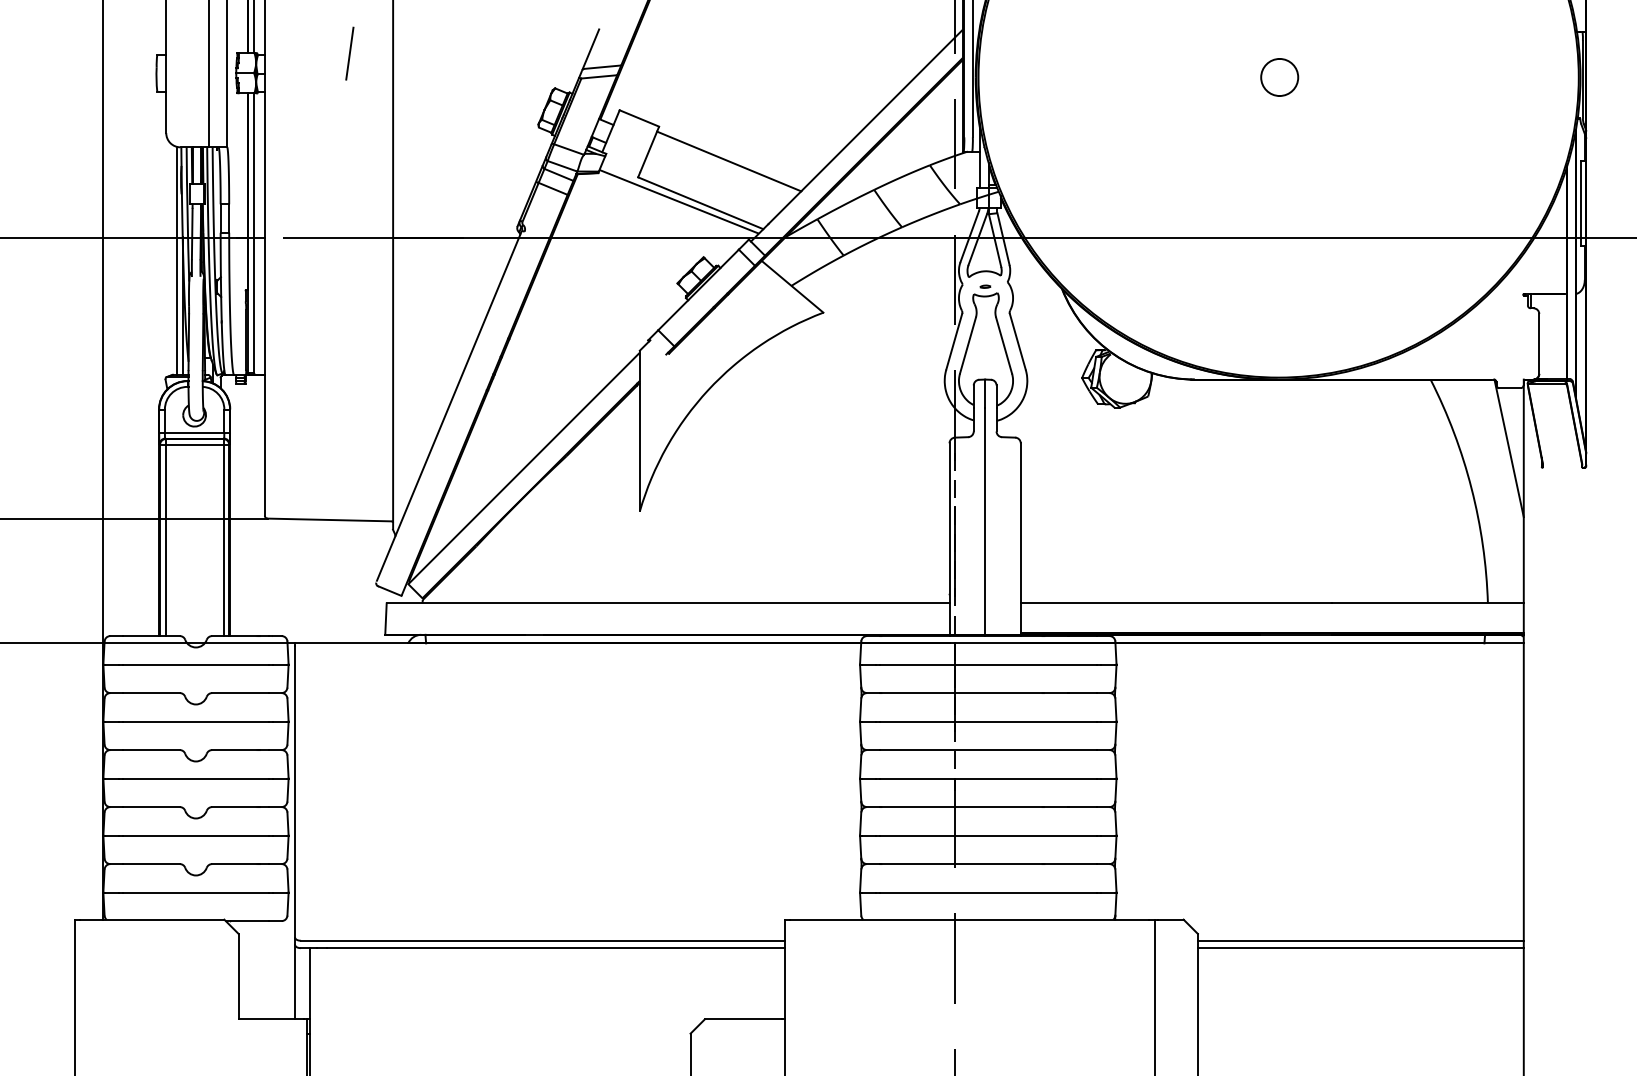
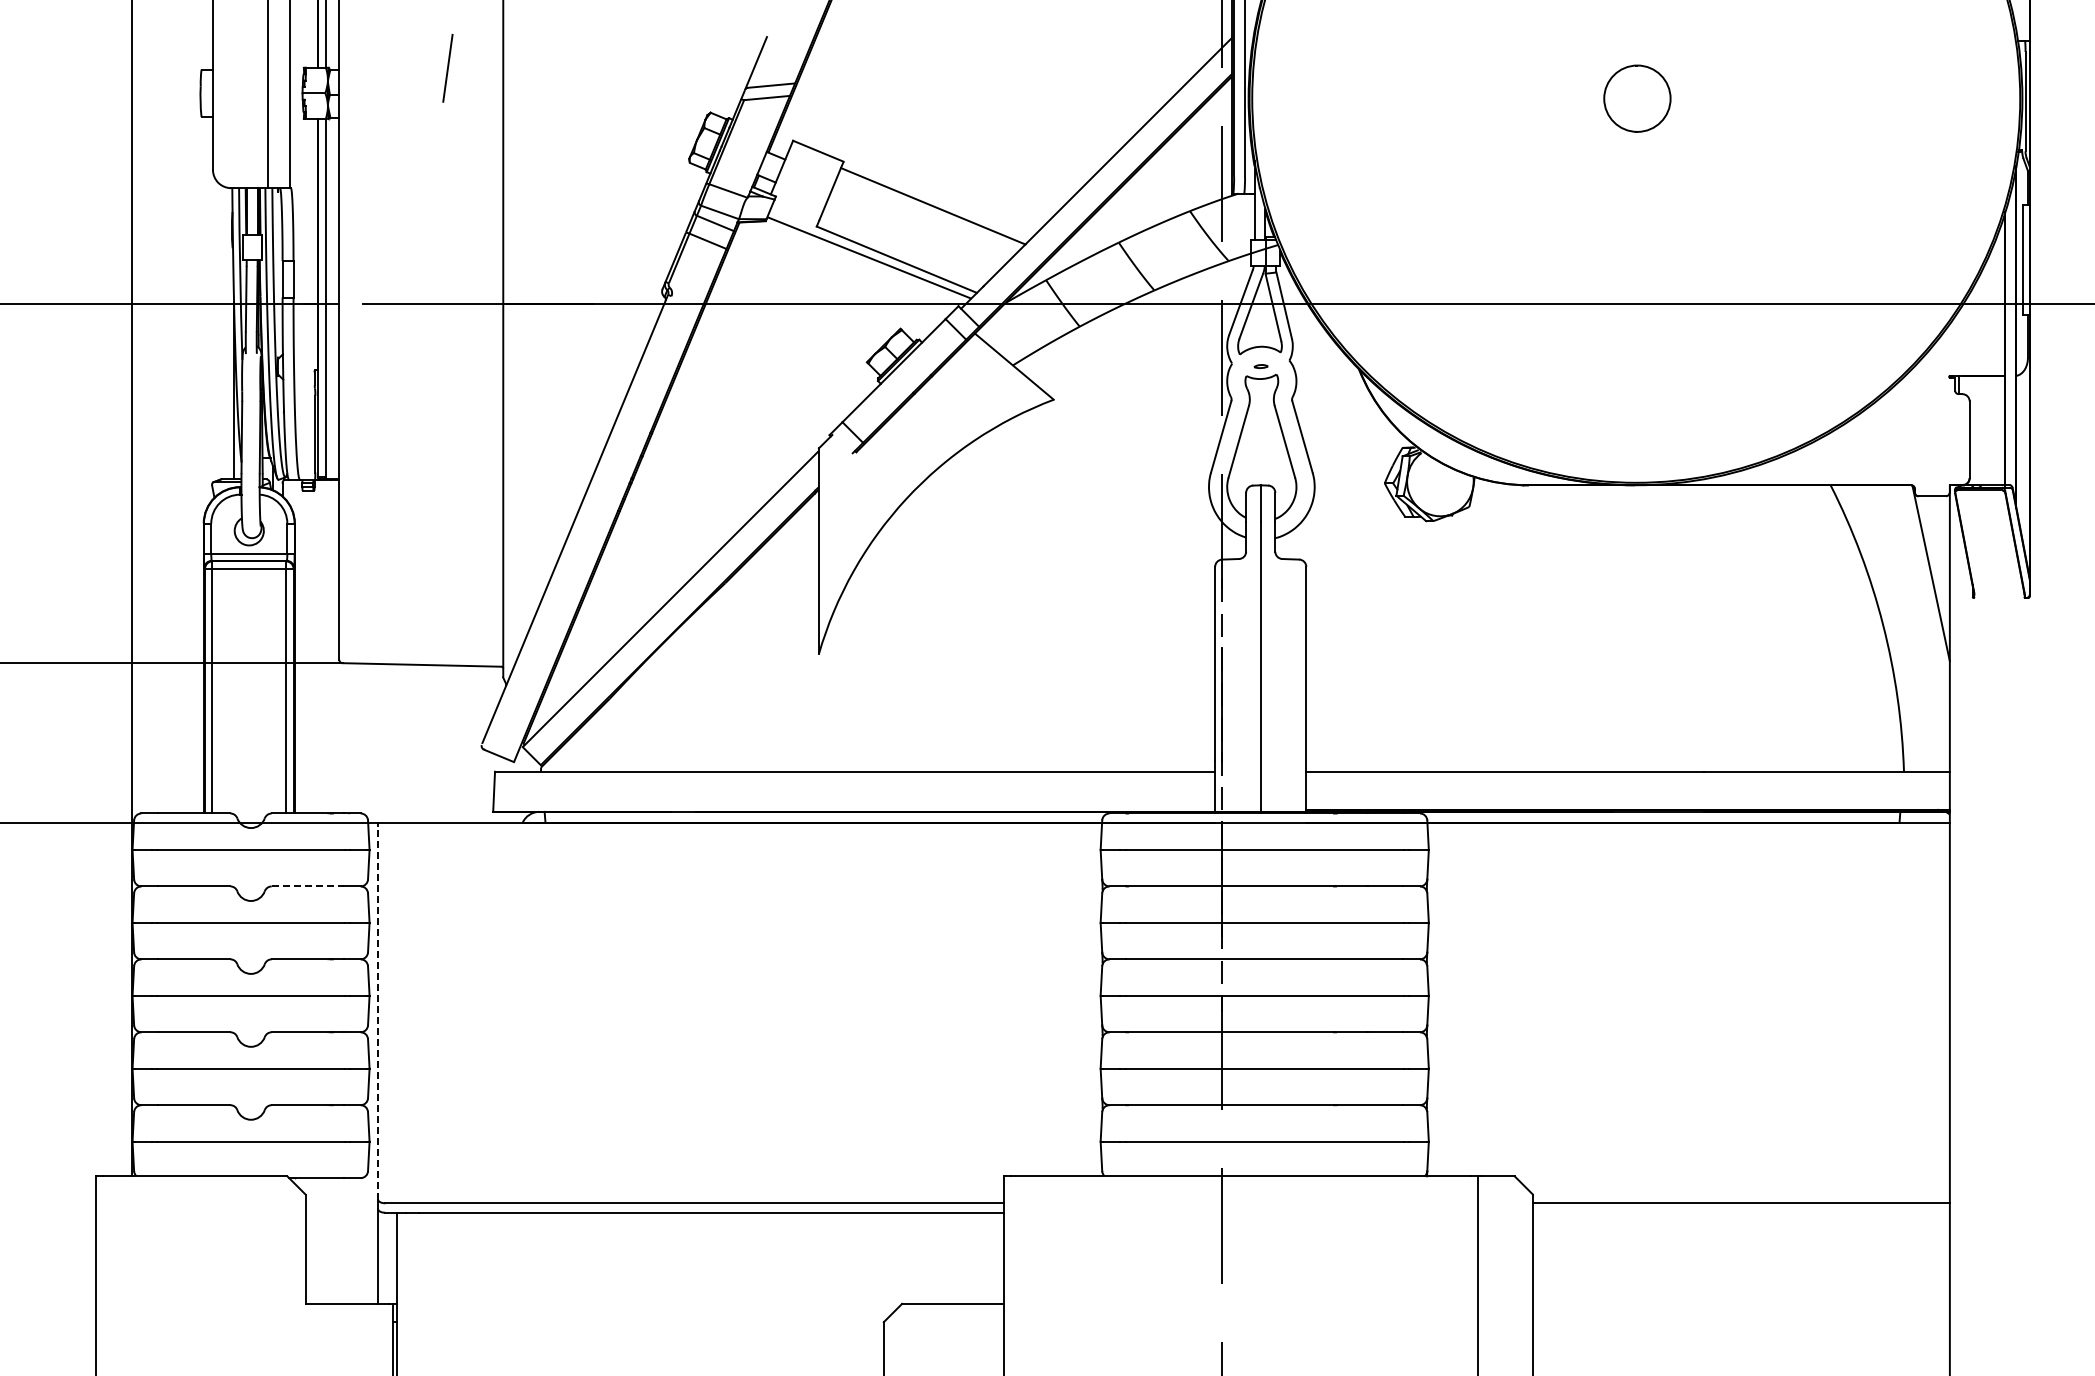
circle: (1279, 77) -> (1637, 98), size x1.4
line: (176, 260) -> (226, 333), removed
line: (240, 693) -> (308, 886), solid -> dashed
line: (295, 791) -> (378, 1012), solid -> dashed
line: (1360, 947) -> (1740, 1212), removed

